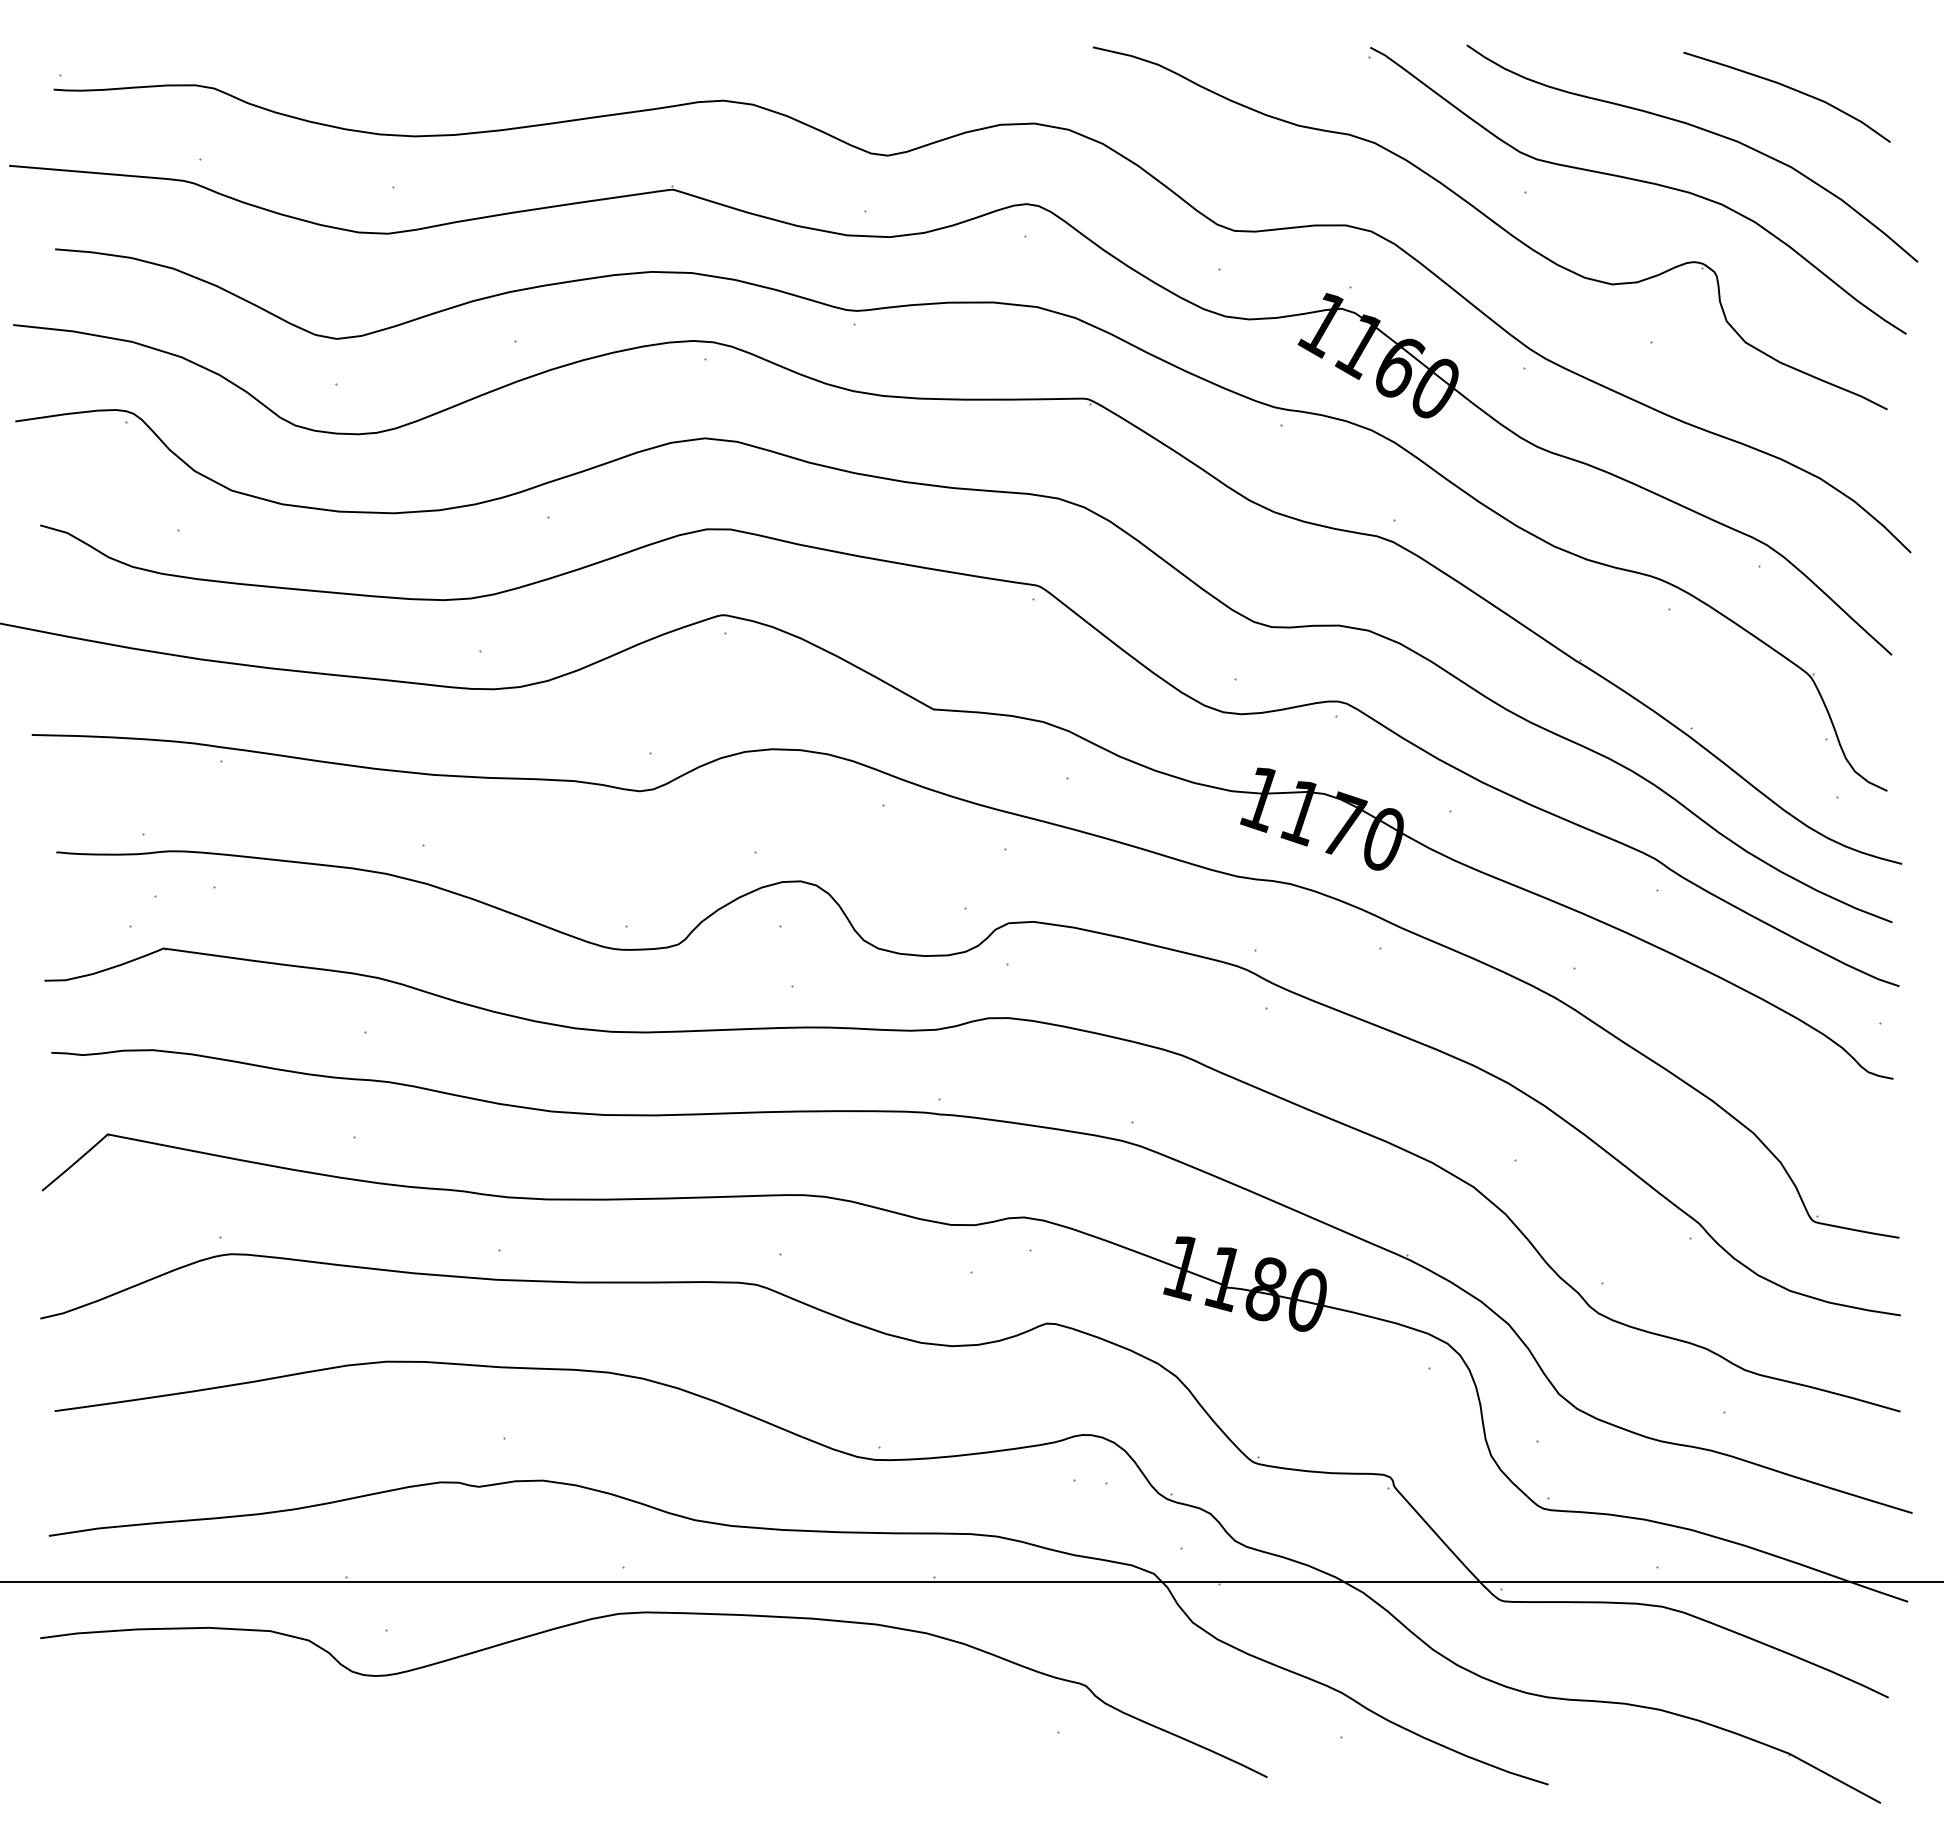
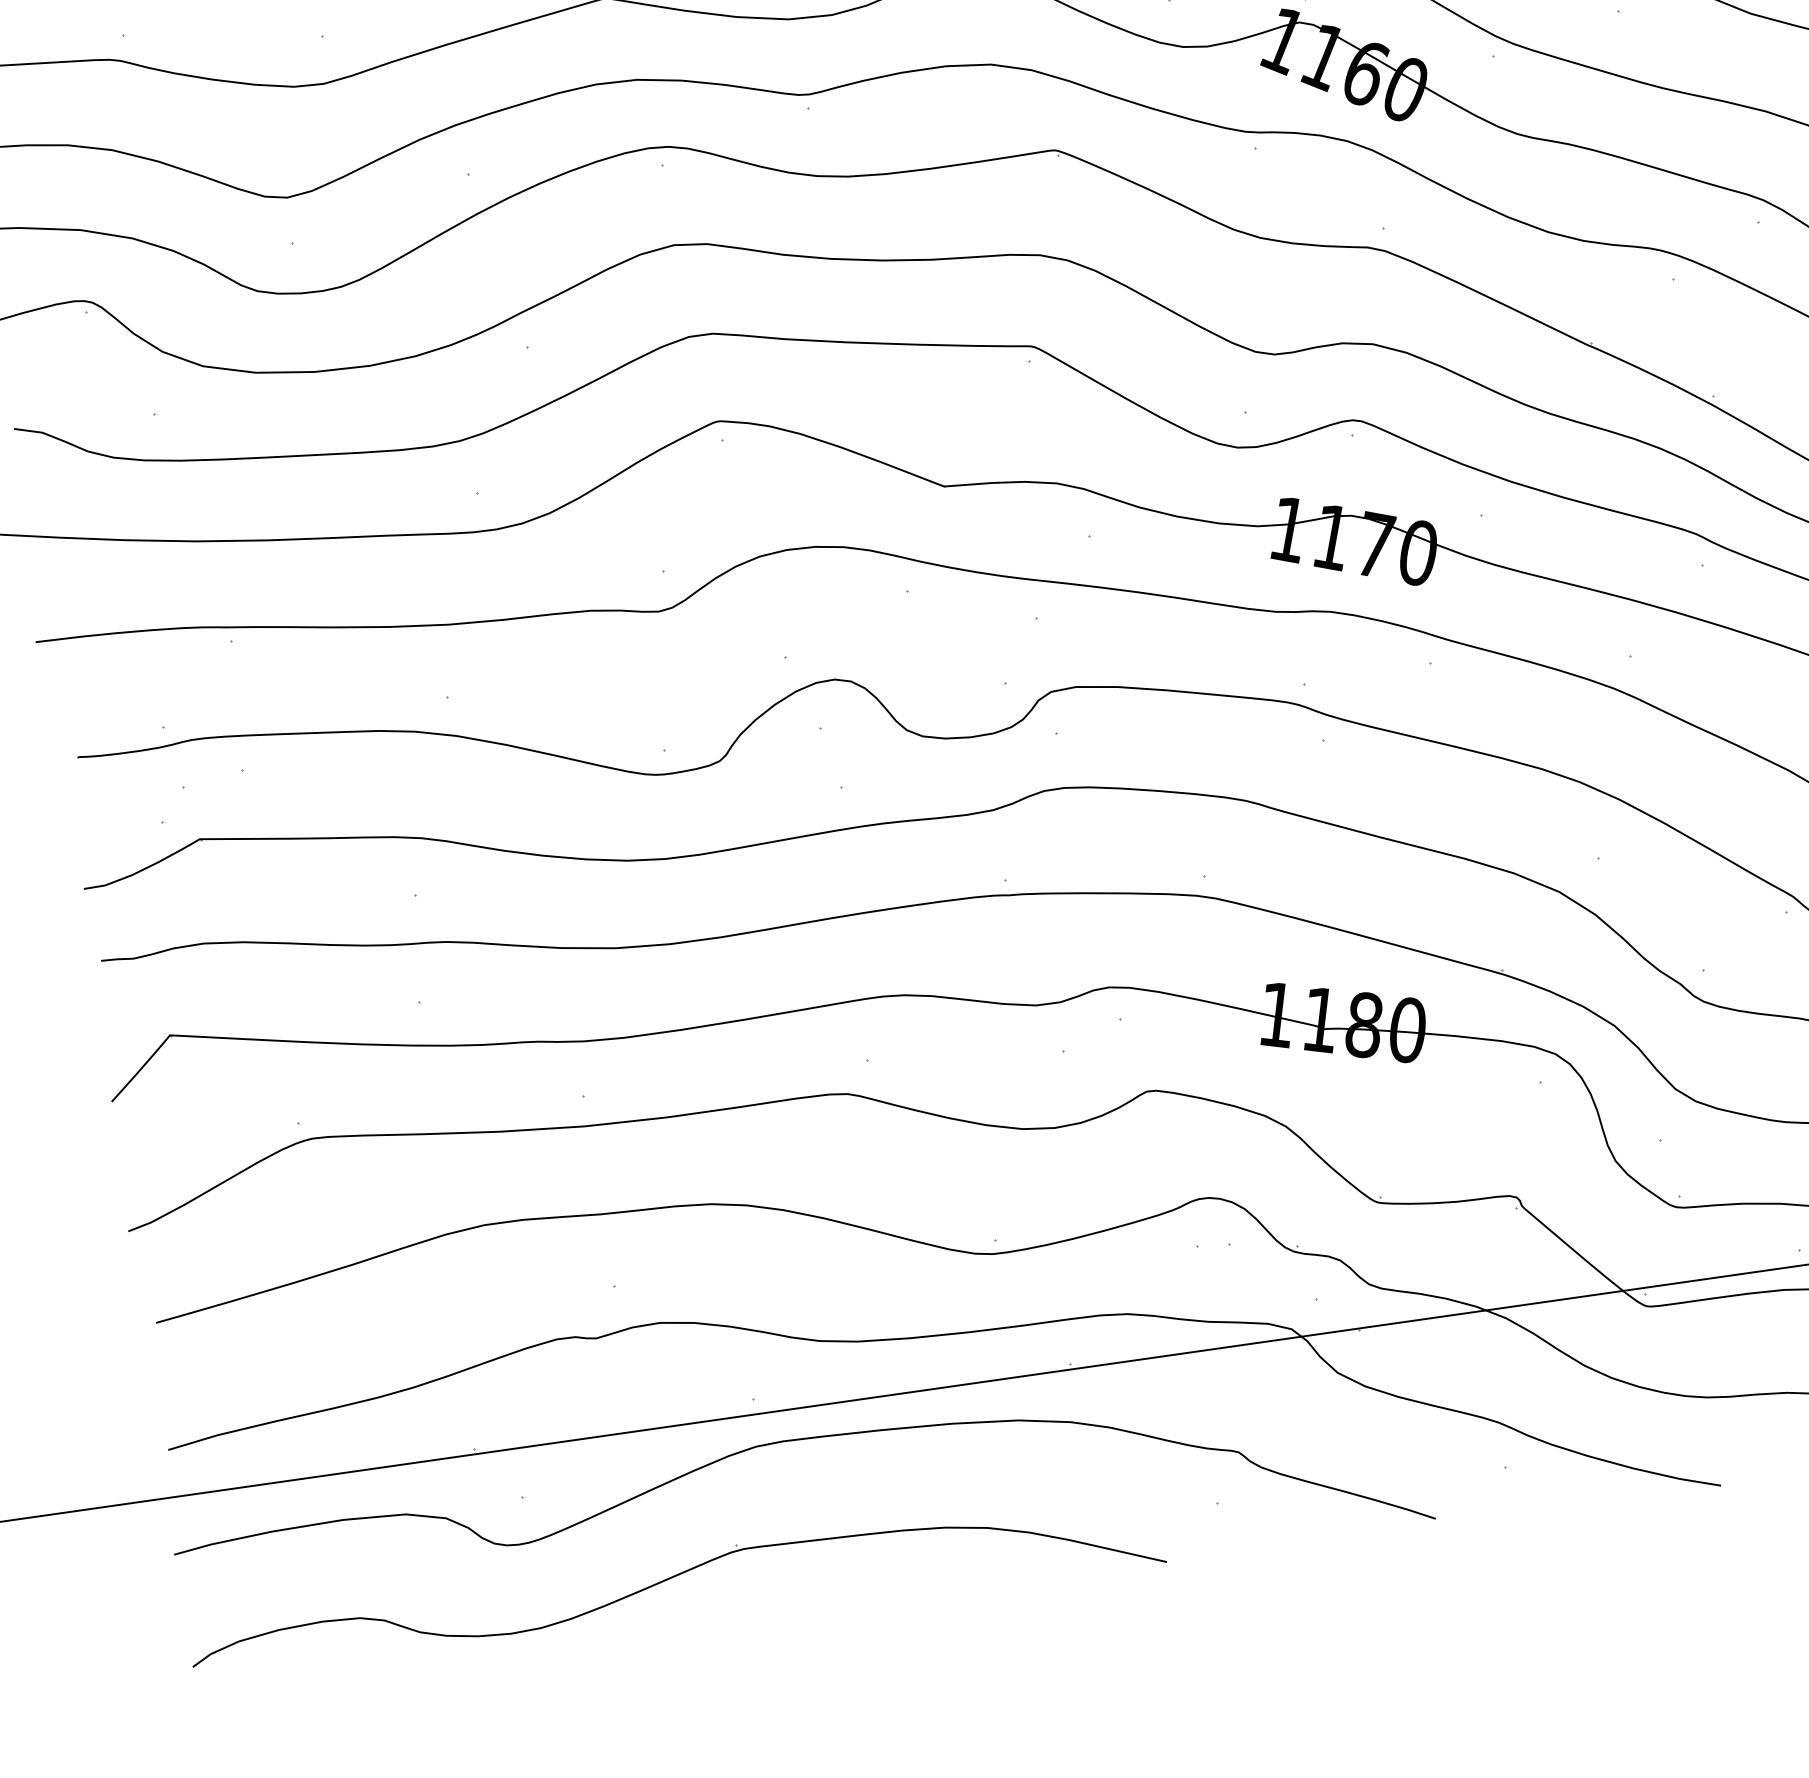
part: (517, 1730) -> (670, 1579), added

